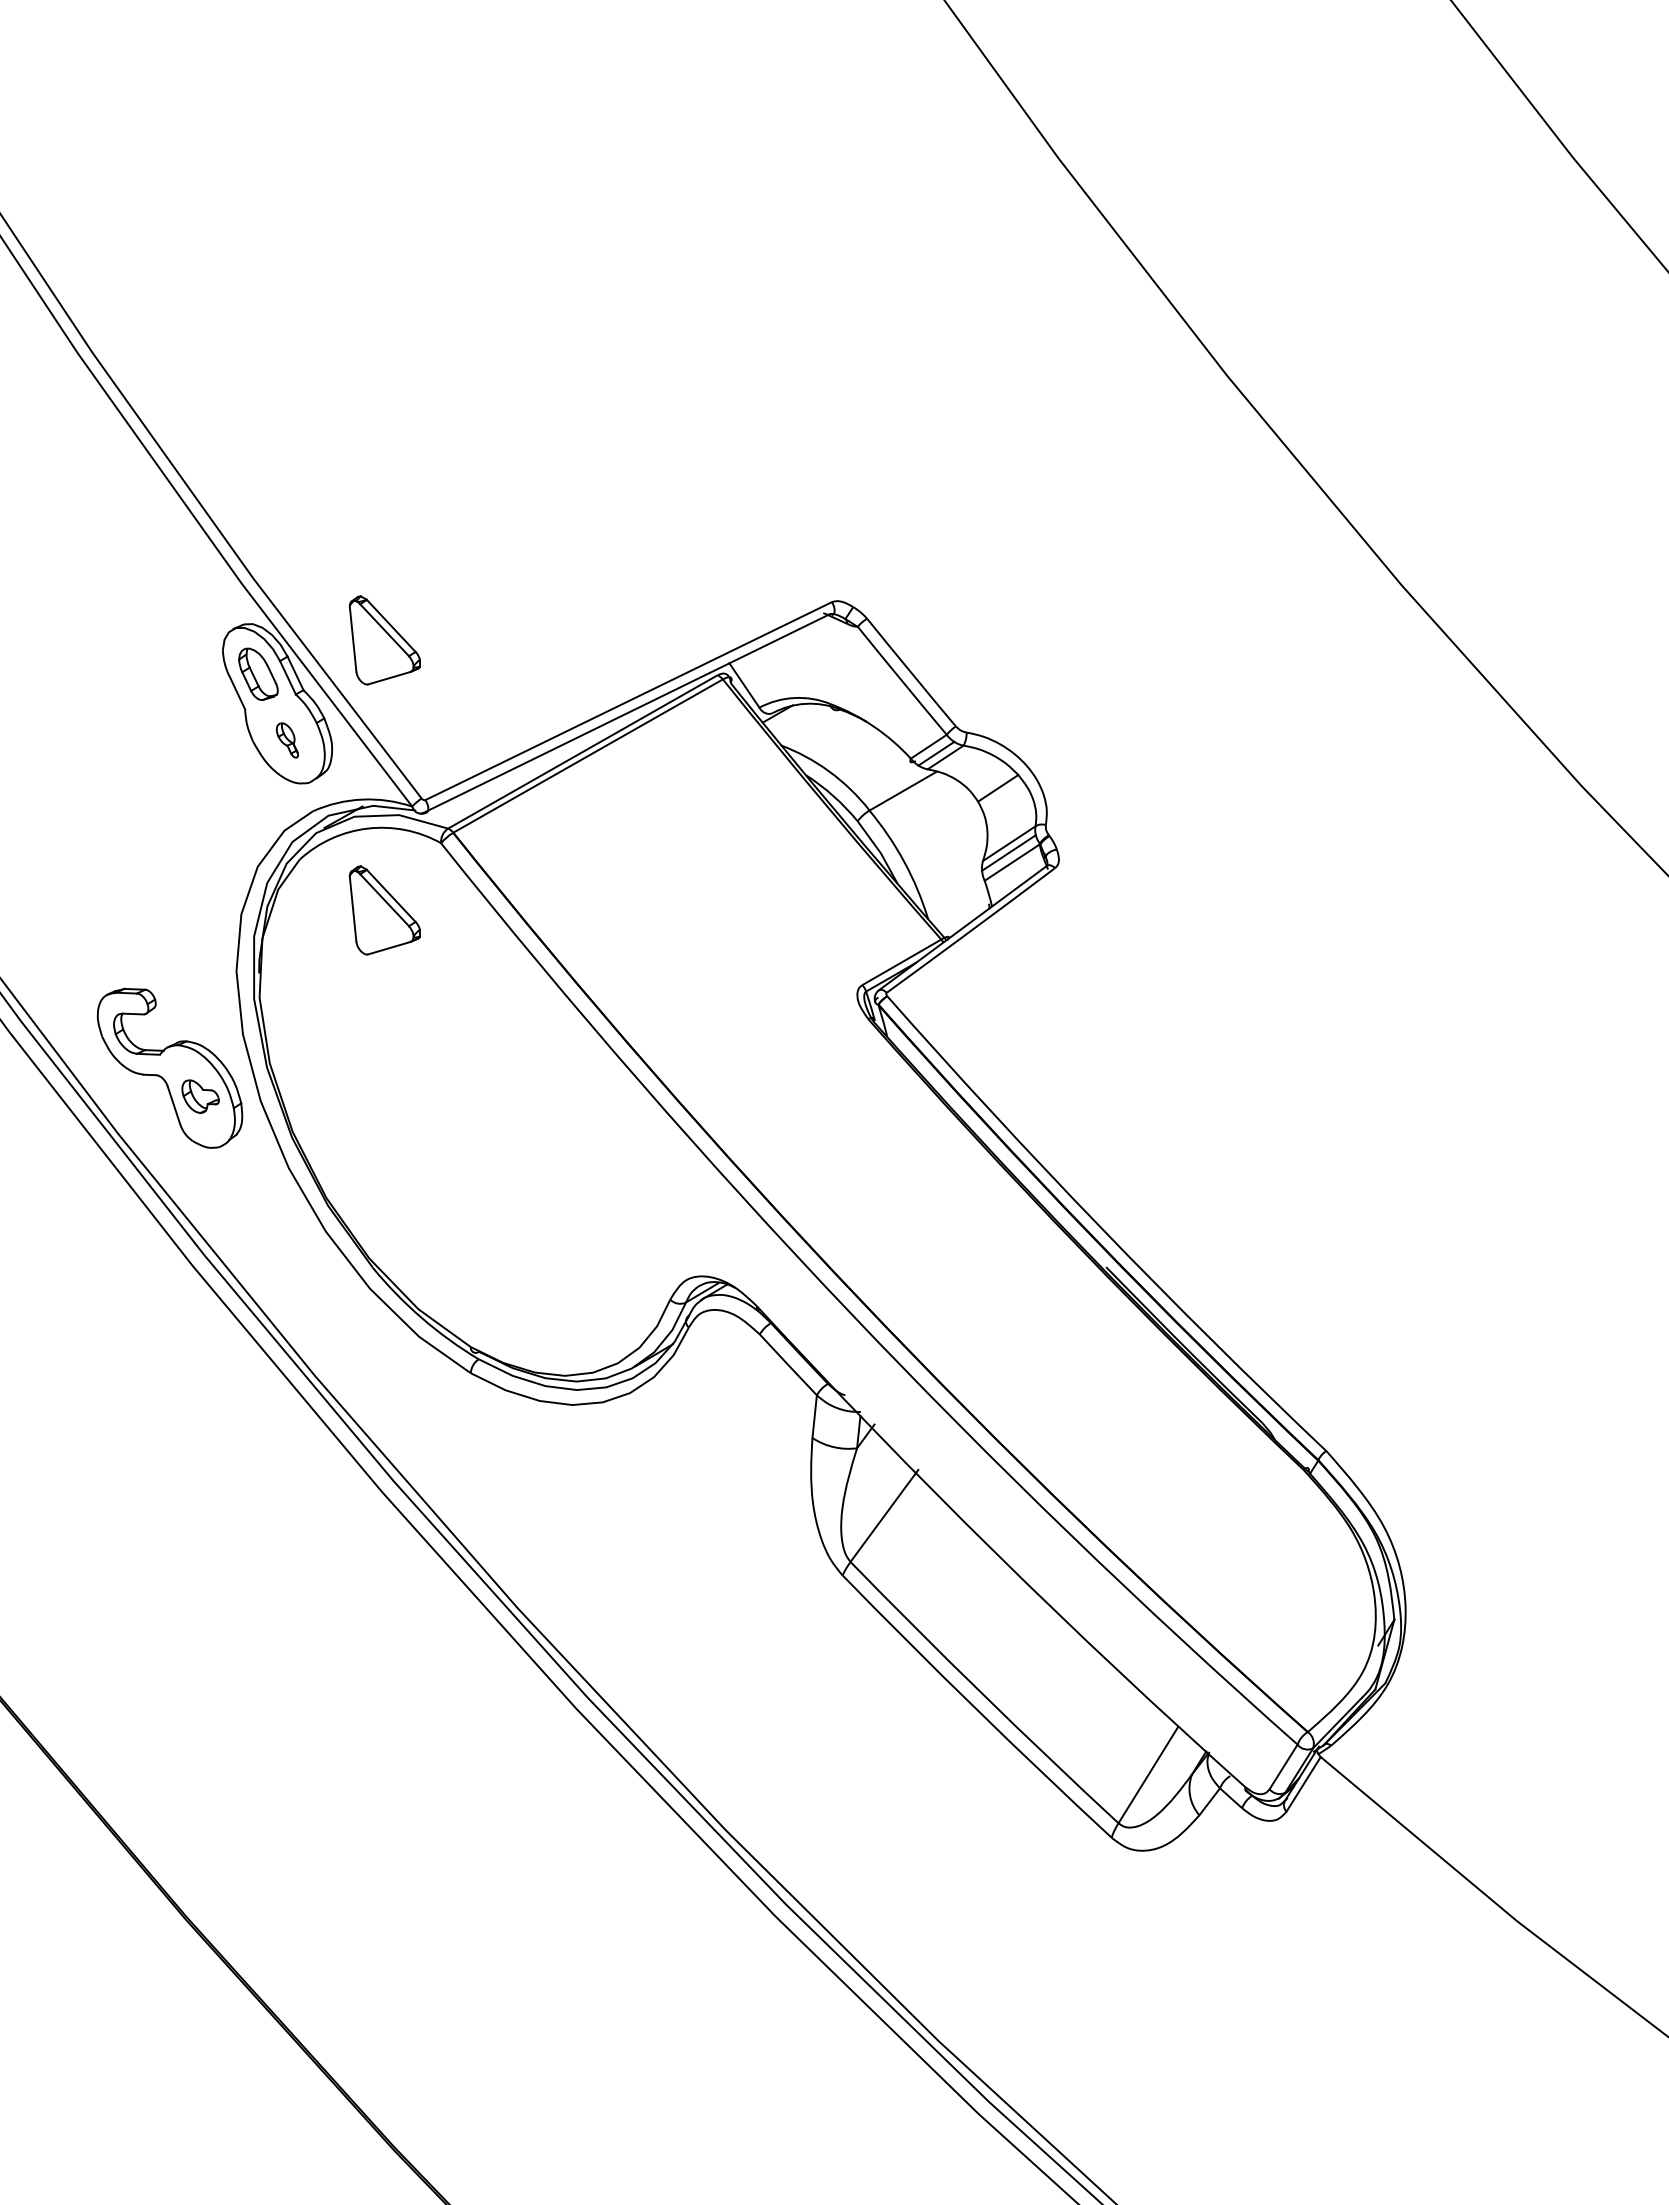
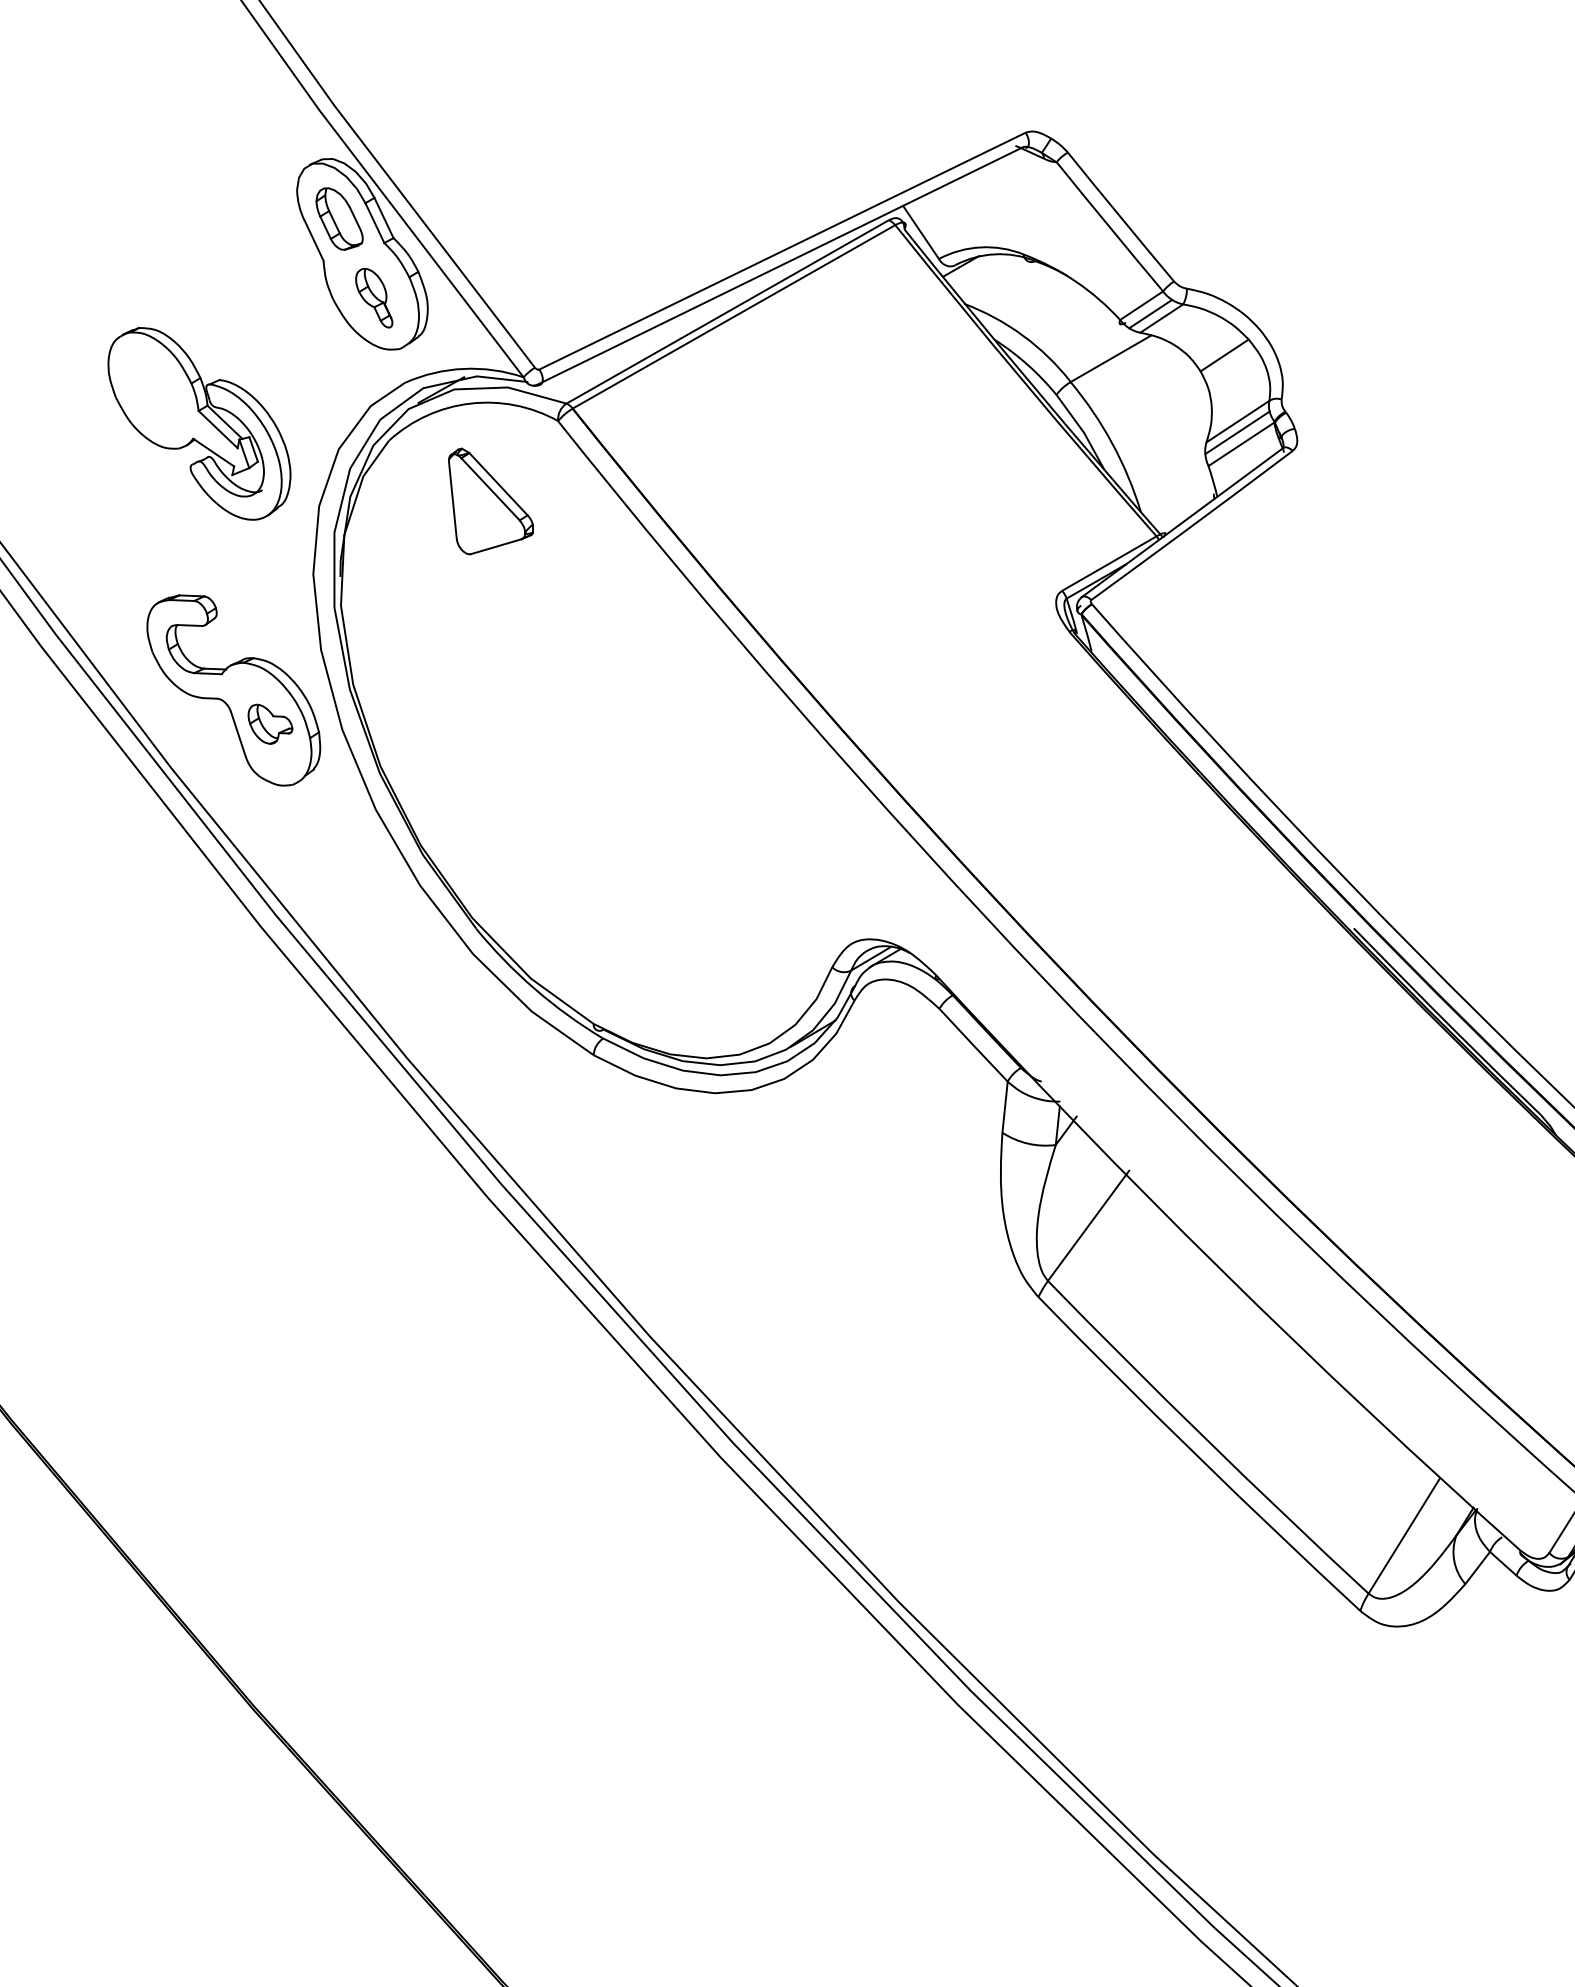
part: (384, 640) -> (490, 178), removed
part: (287, 740) -> (374, 298), size x1.43
part: (141, 845) -> (199, 423), added

